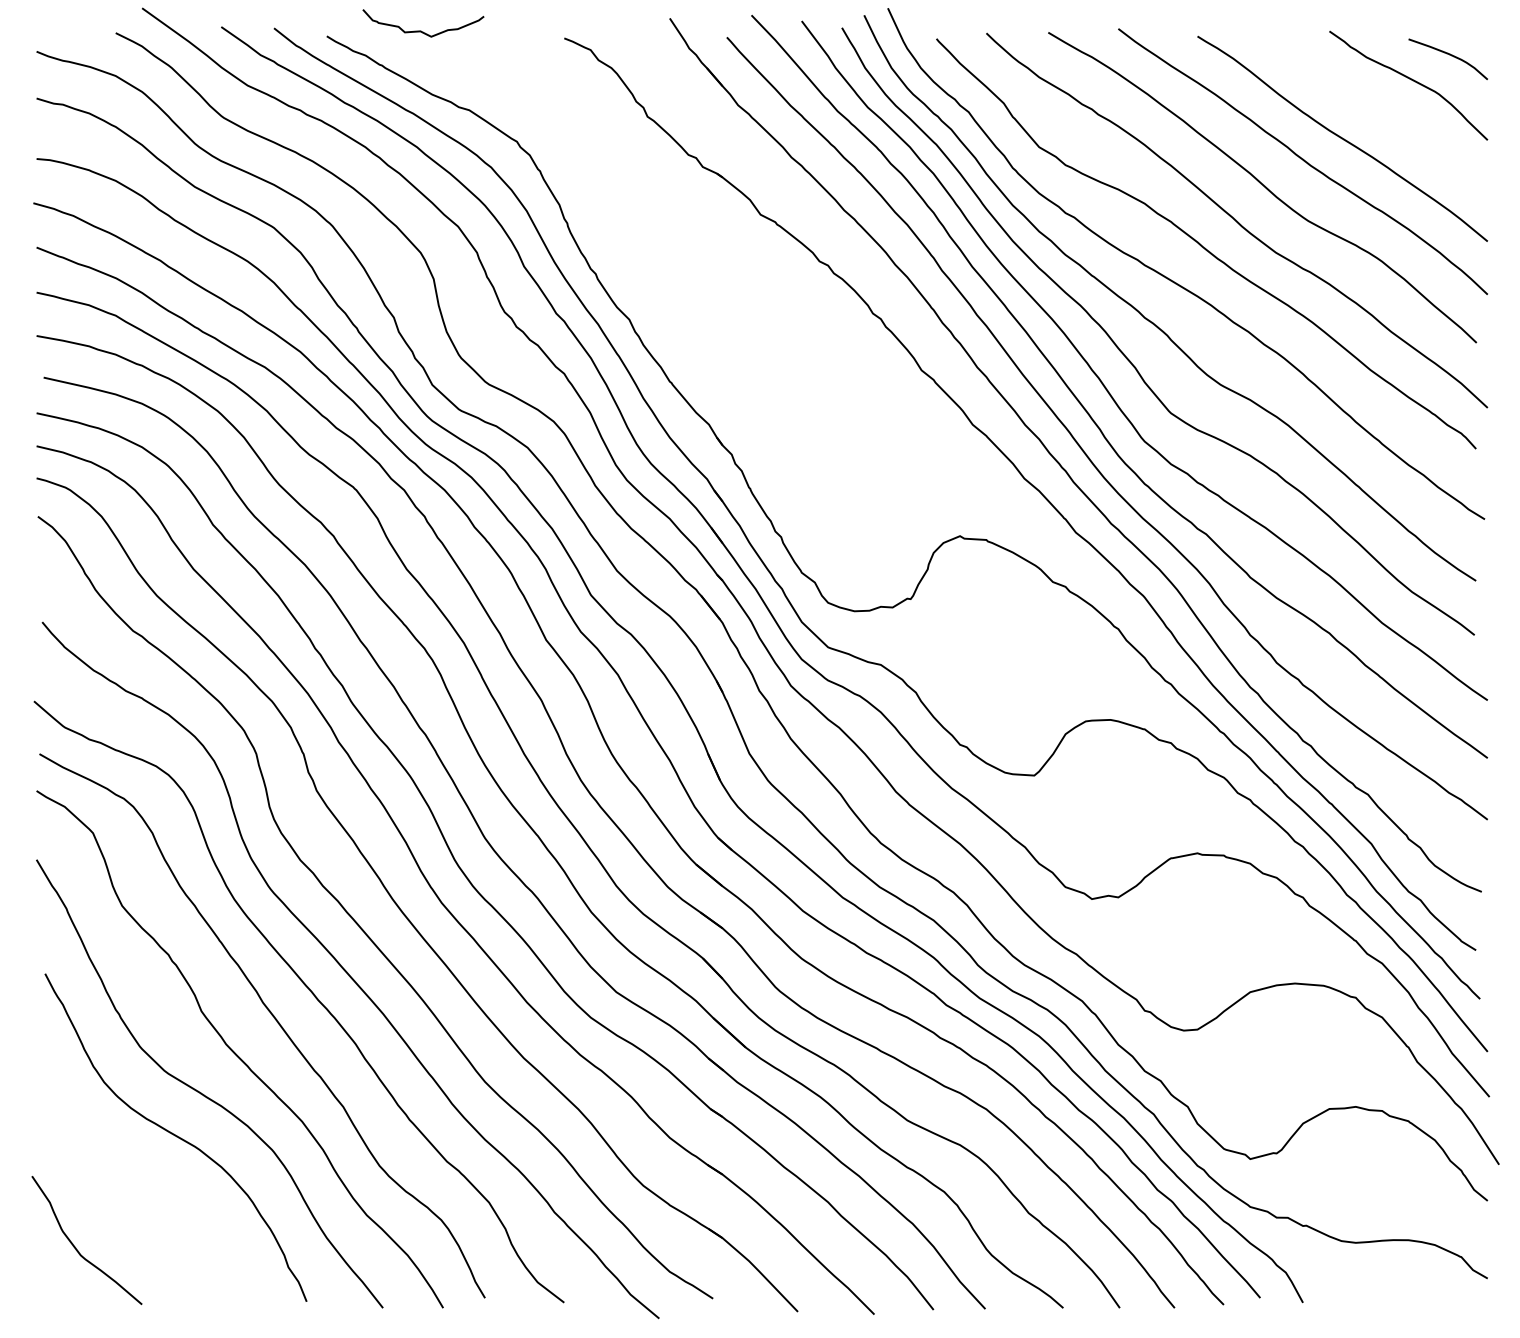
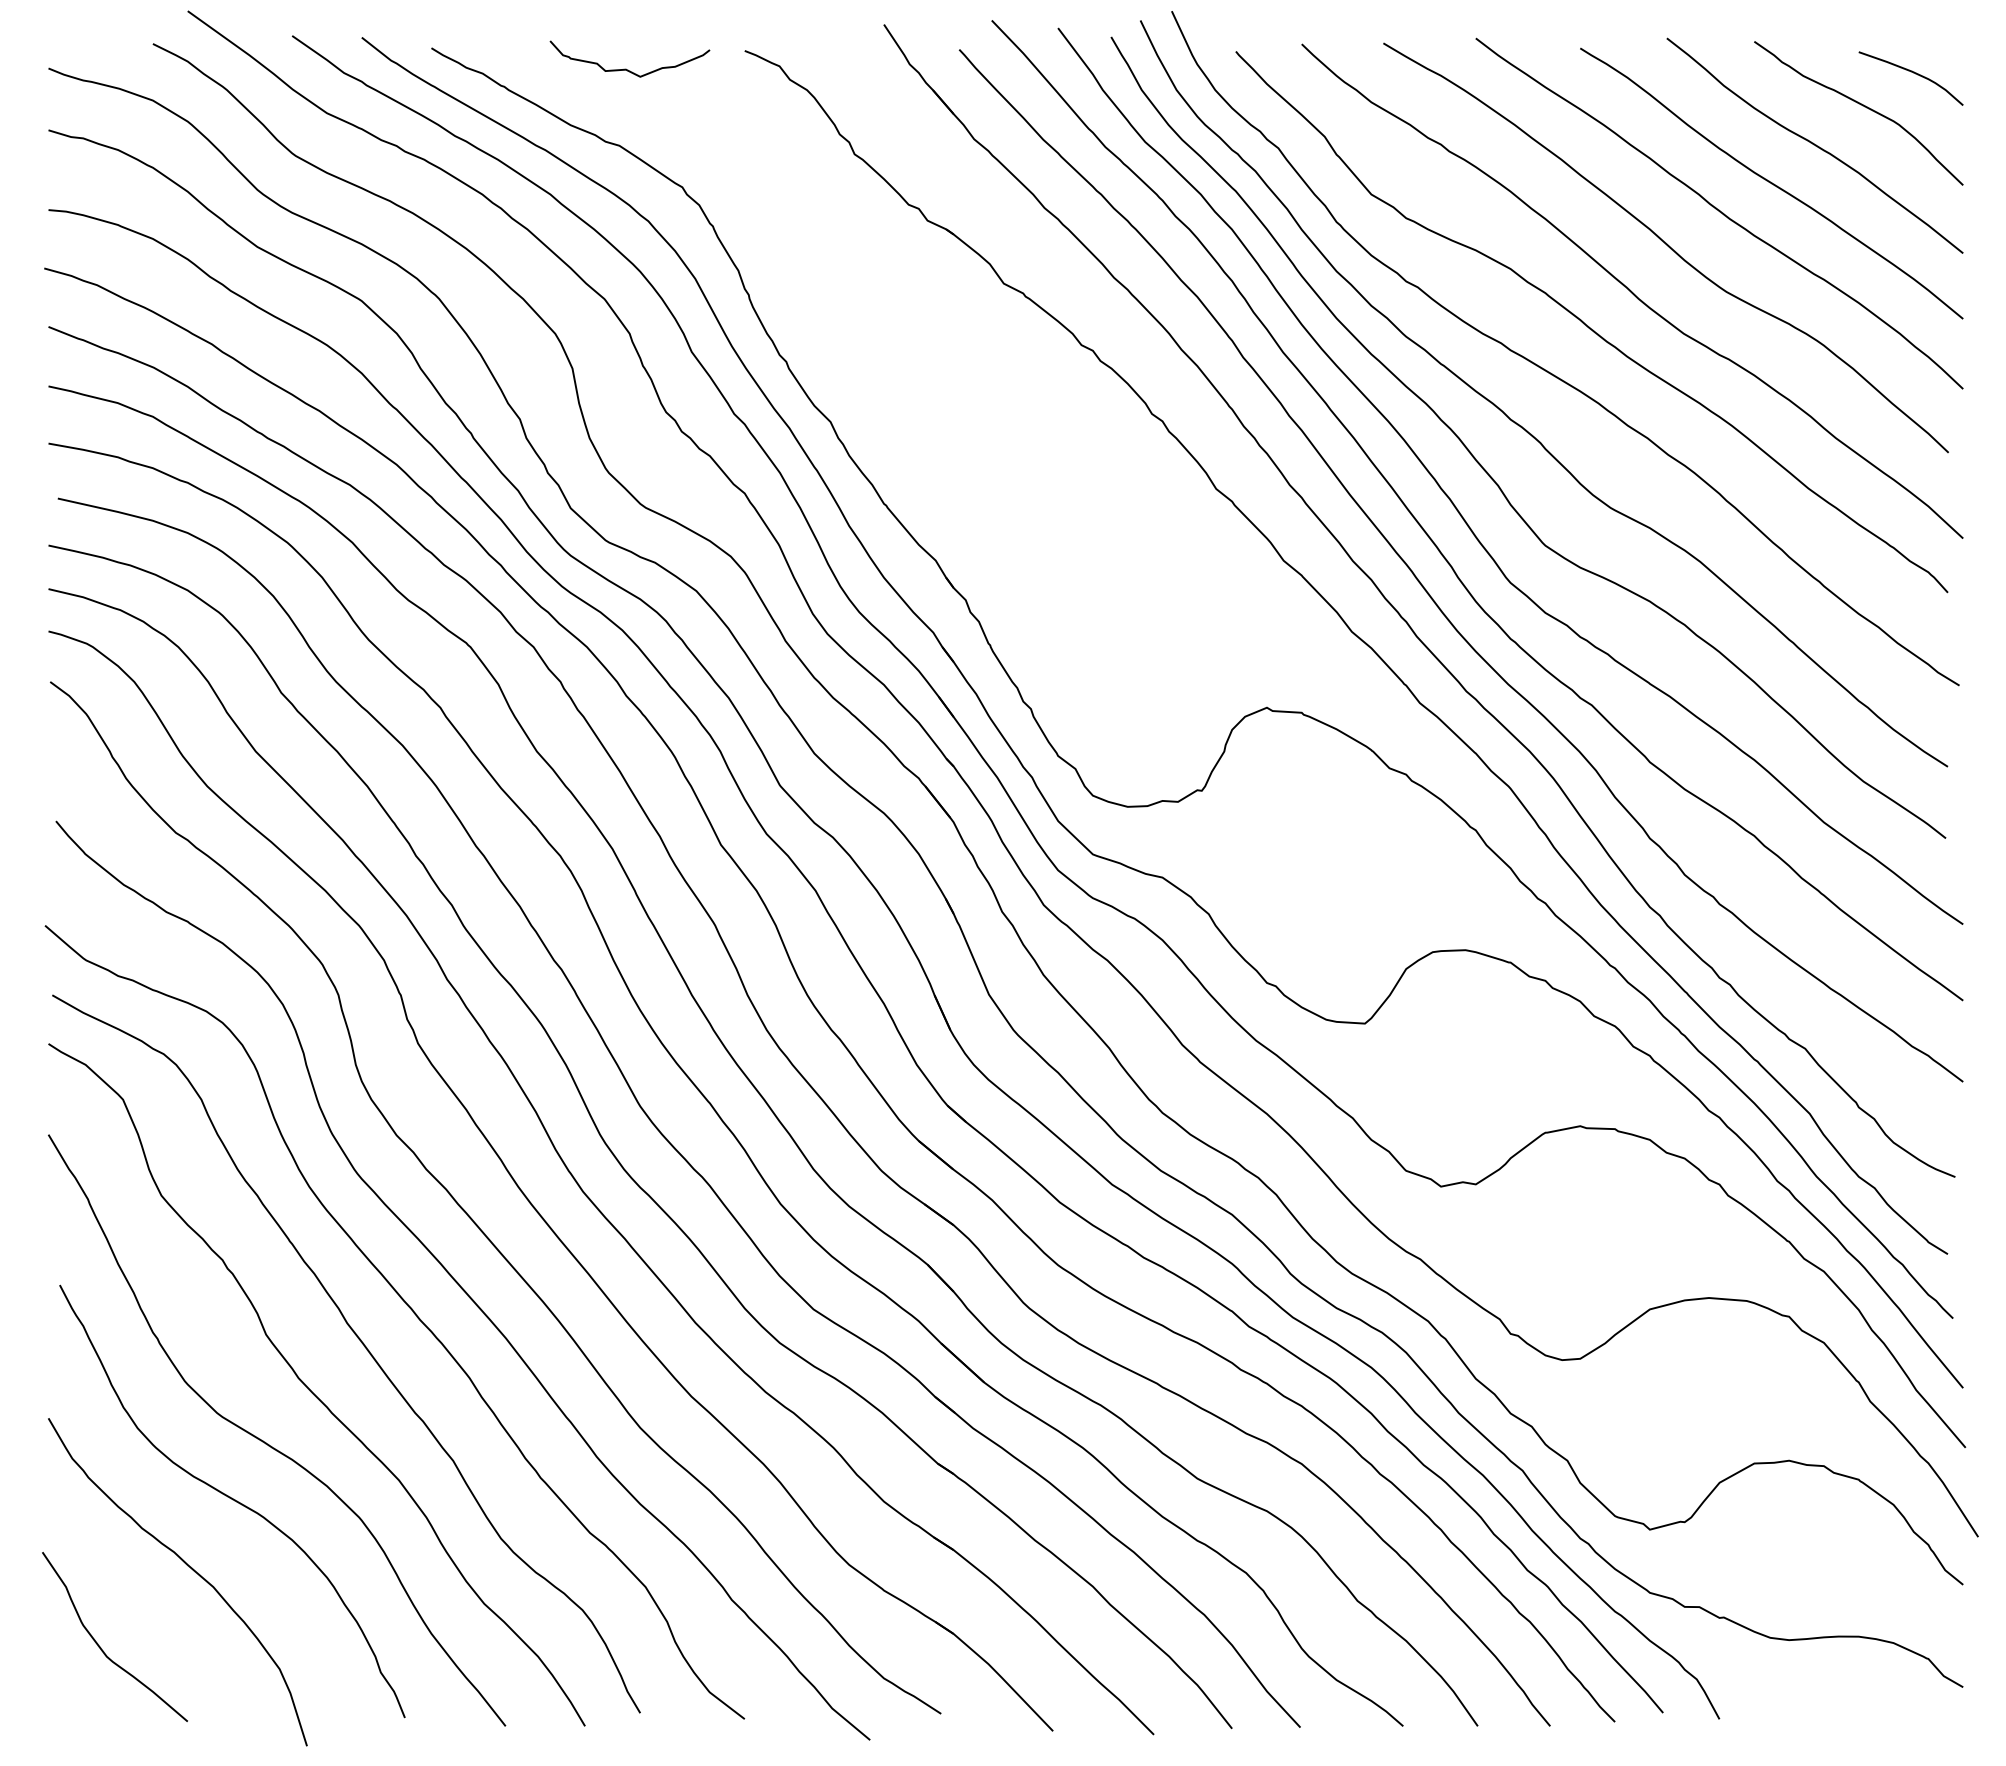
curve: (420, 30) -> (626, 68), moved
curve: (1375, 110) -> (1814, 145), added
curve: (141, 1187) -> (187, 1566), added

